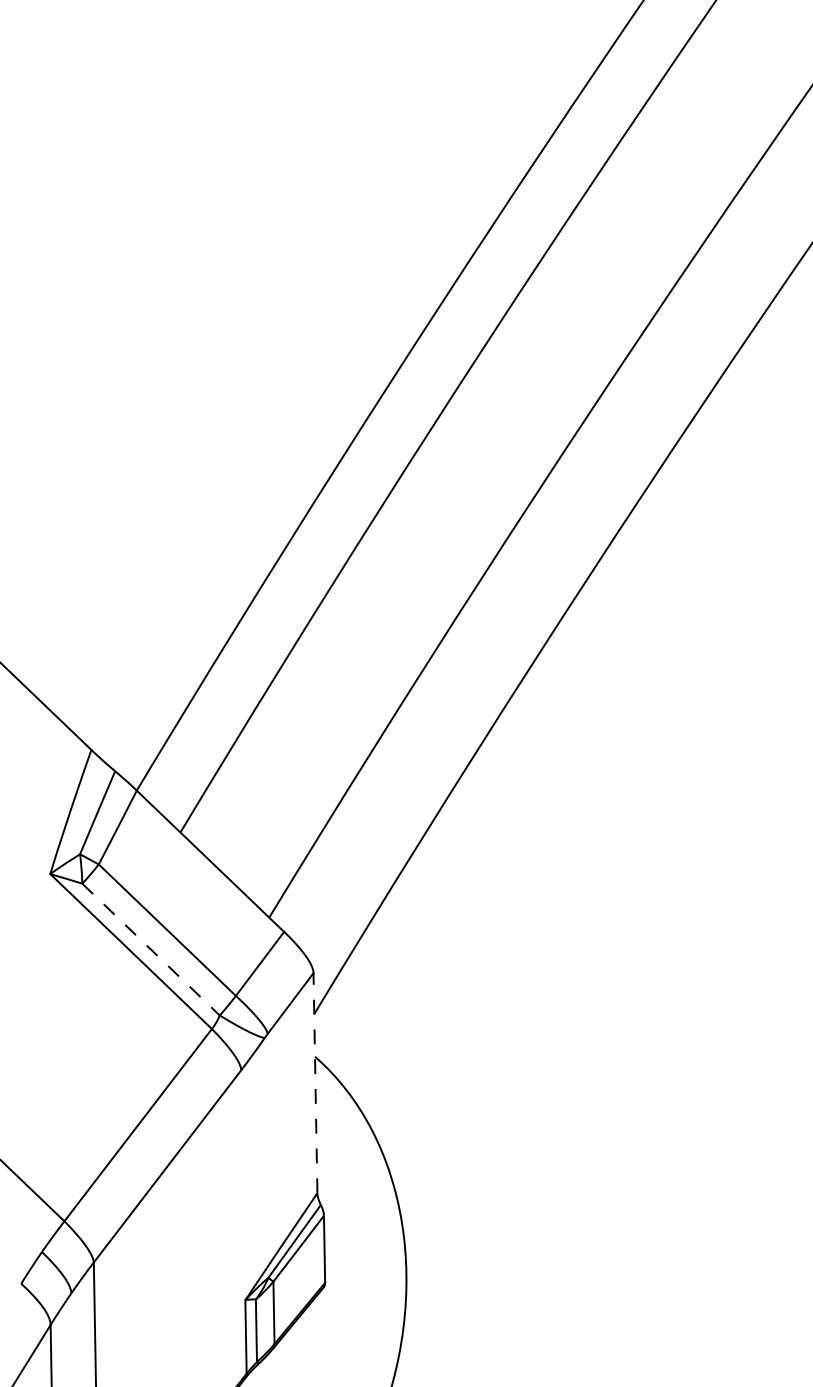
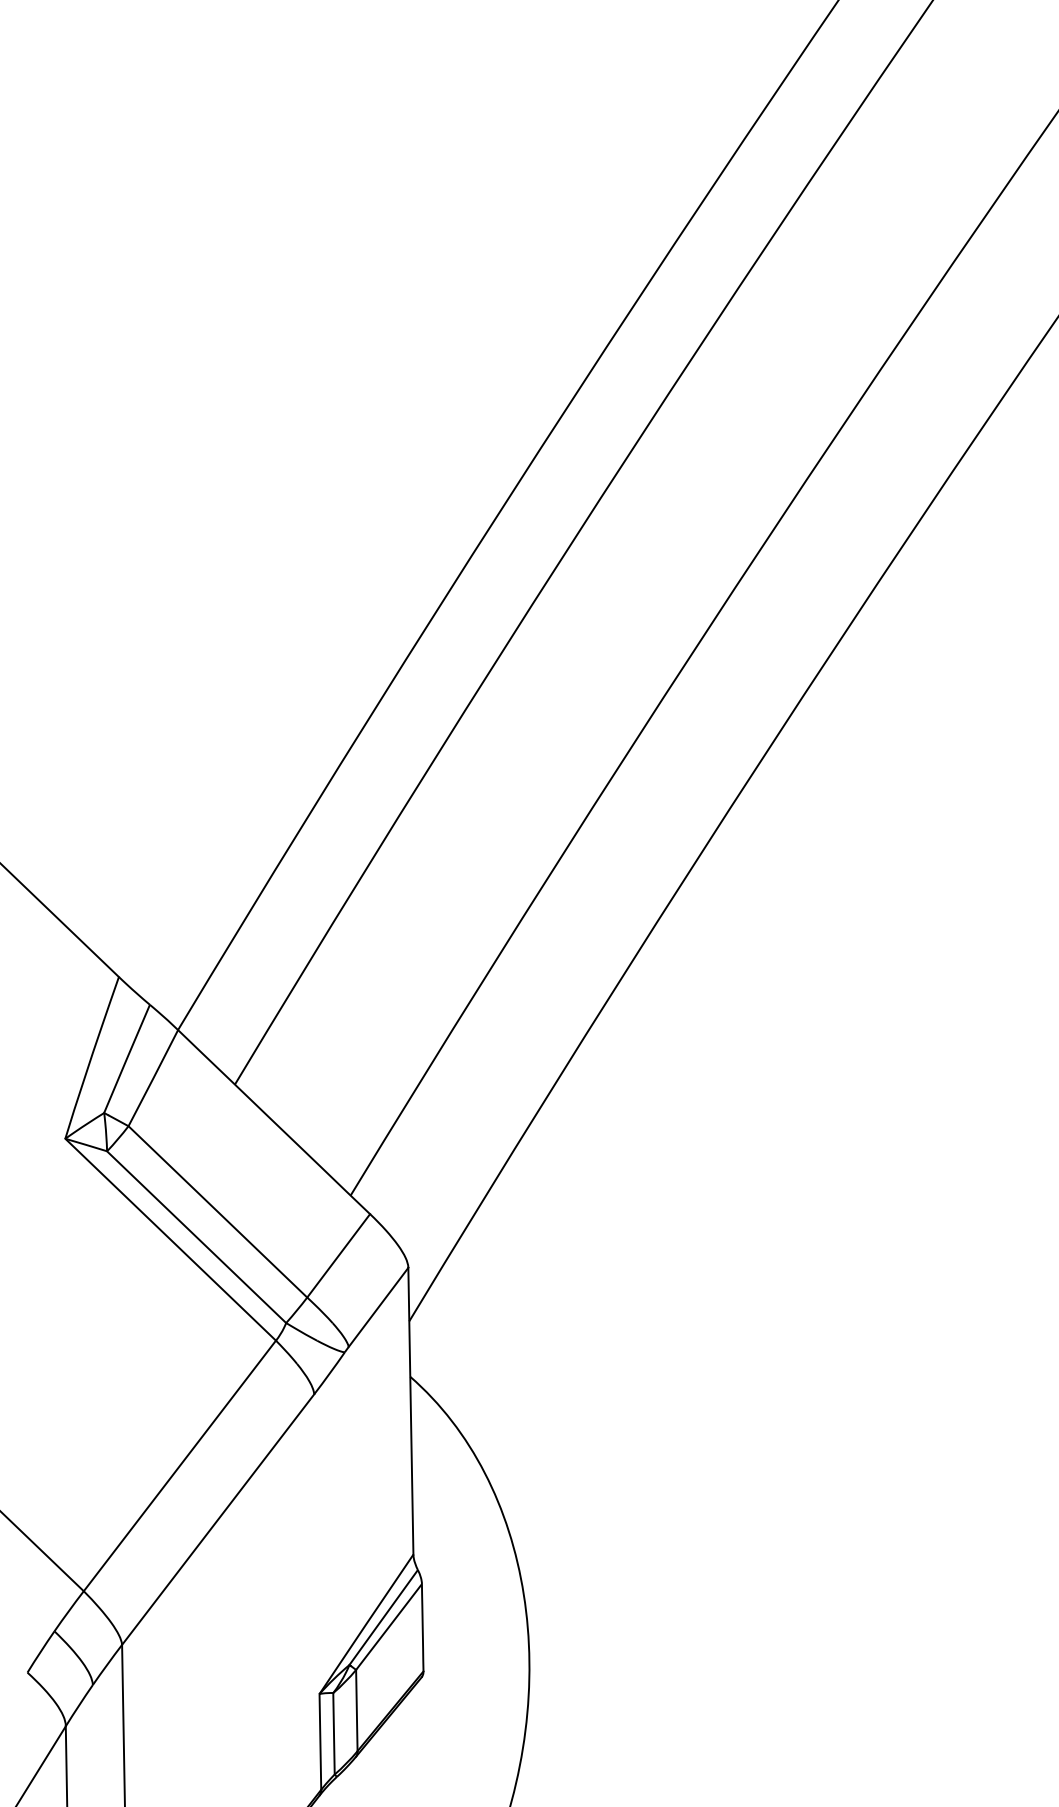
line: (151, 949) -> (197, 1237), dashed -> solid
line: (315, 1082) -> (410, 1410), dashed -> solid

